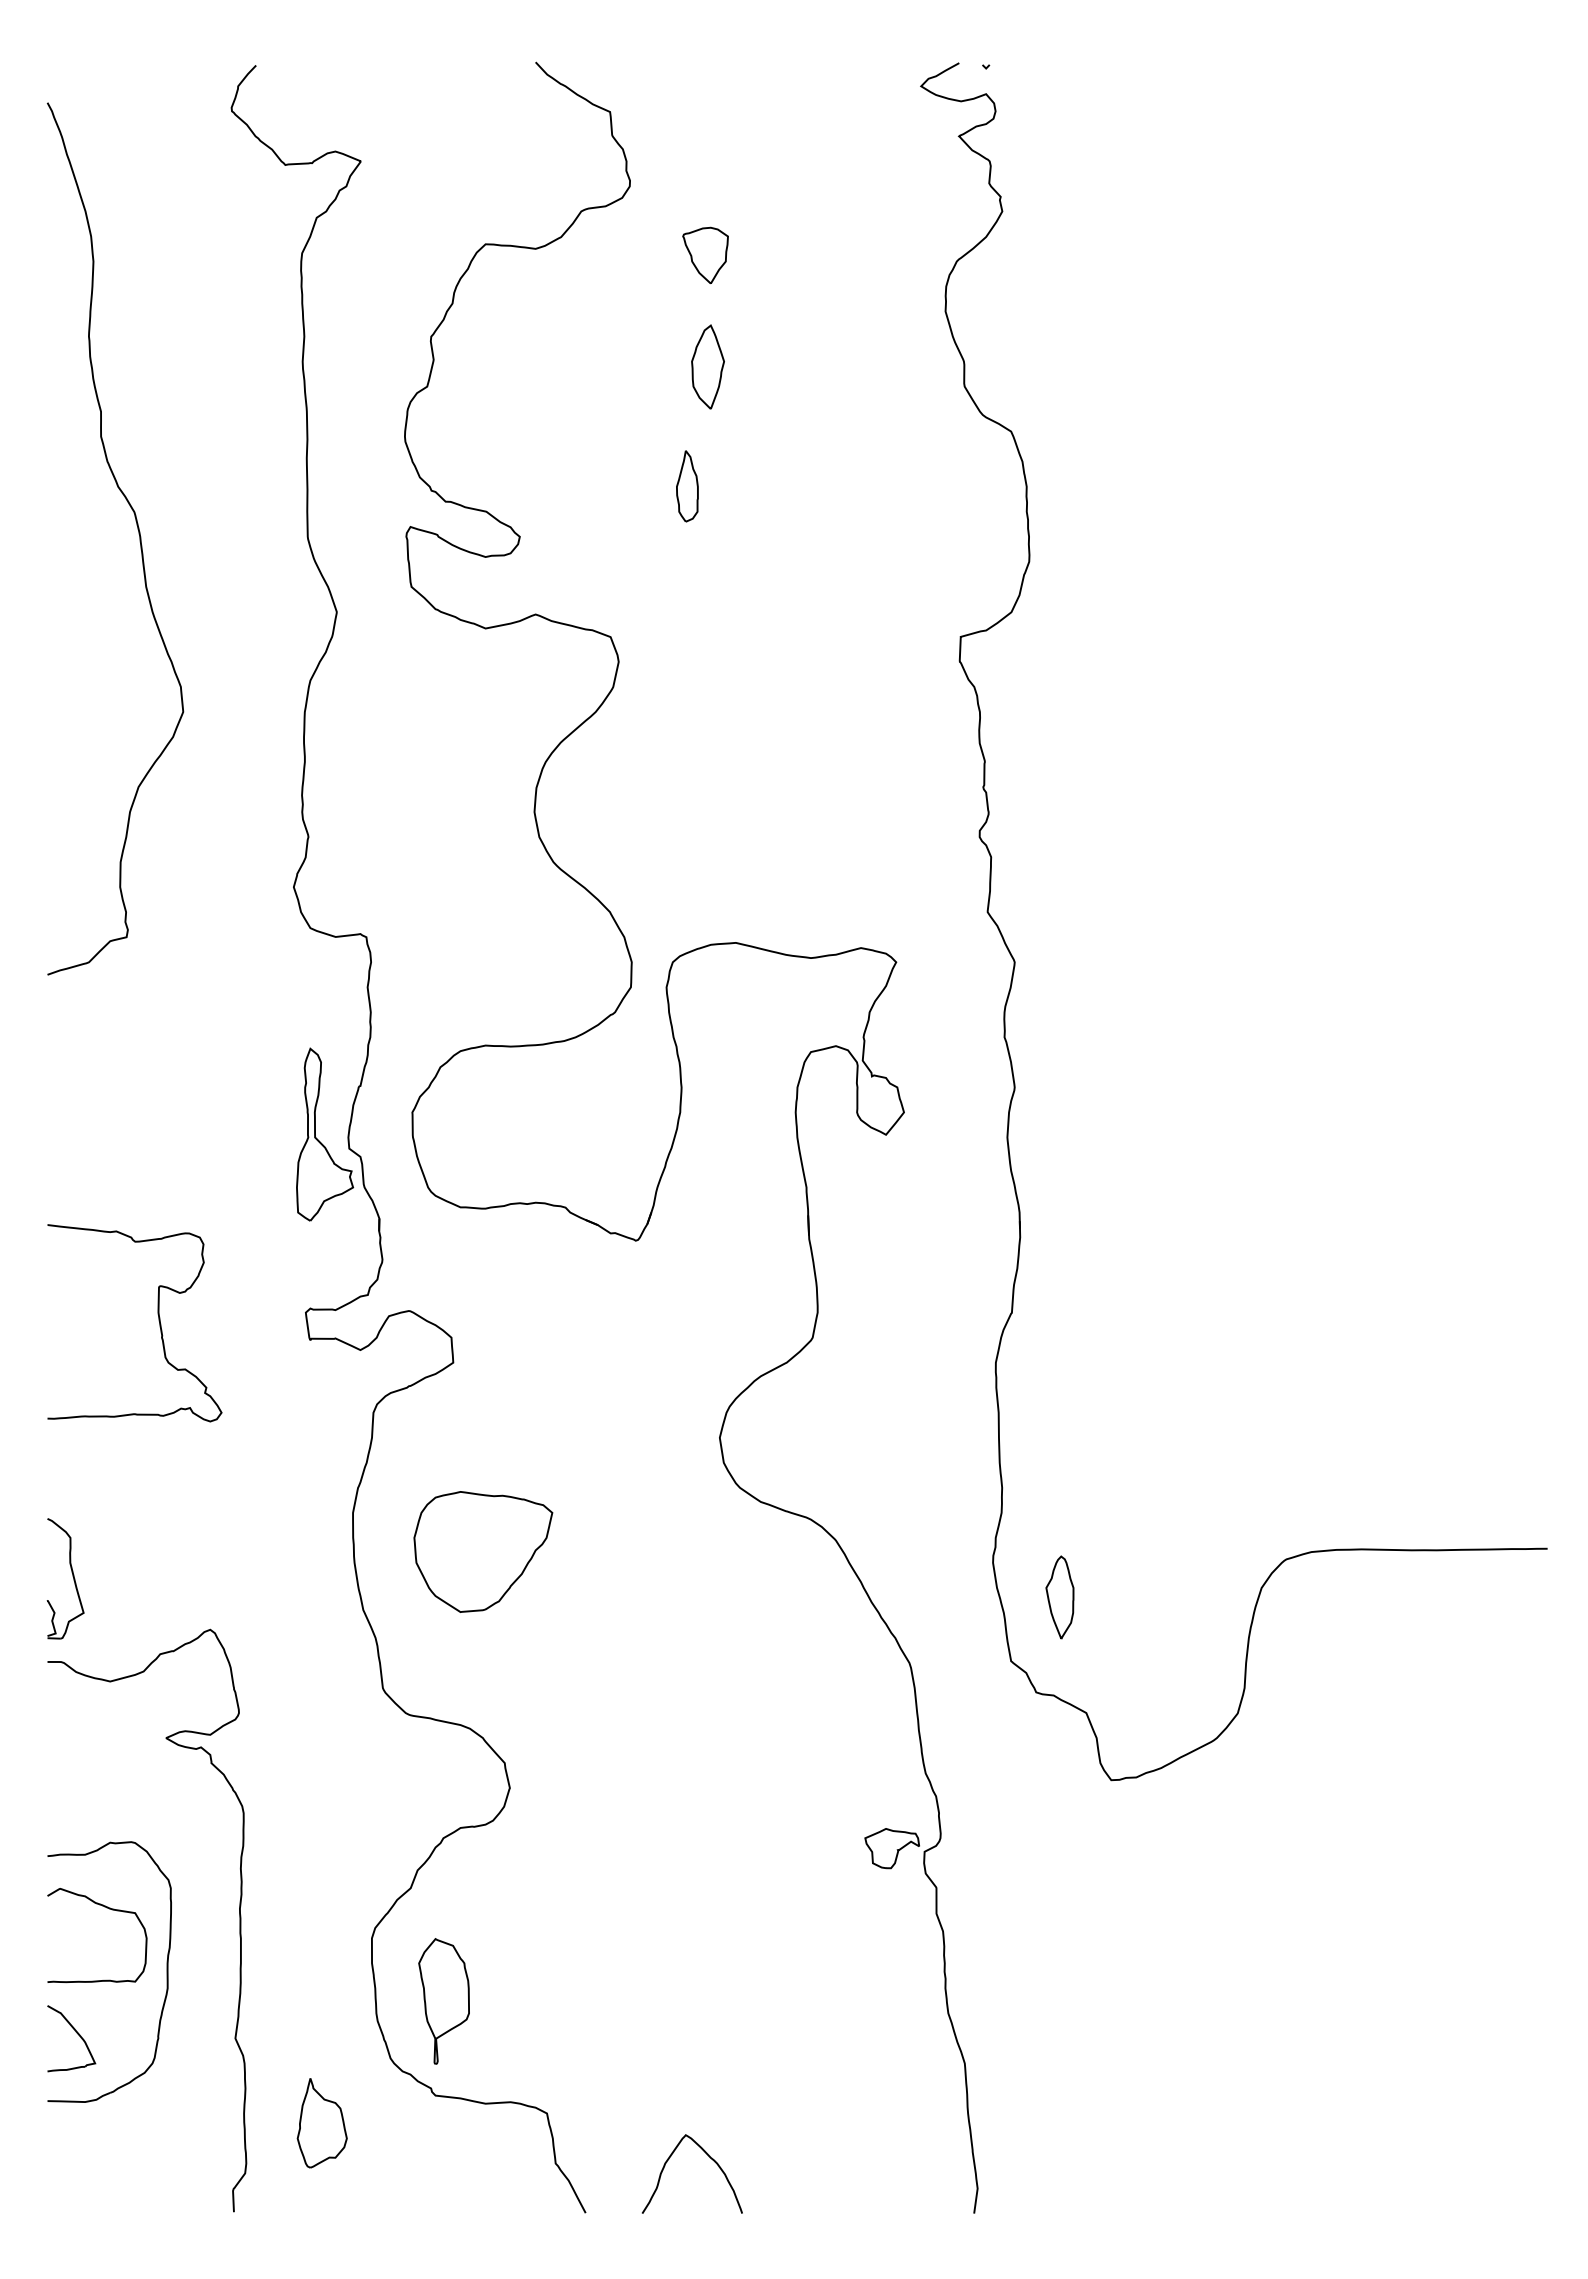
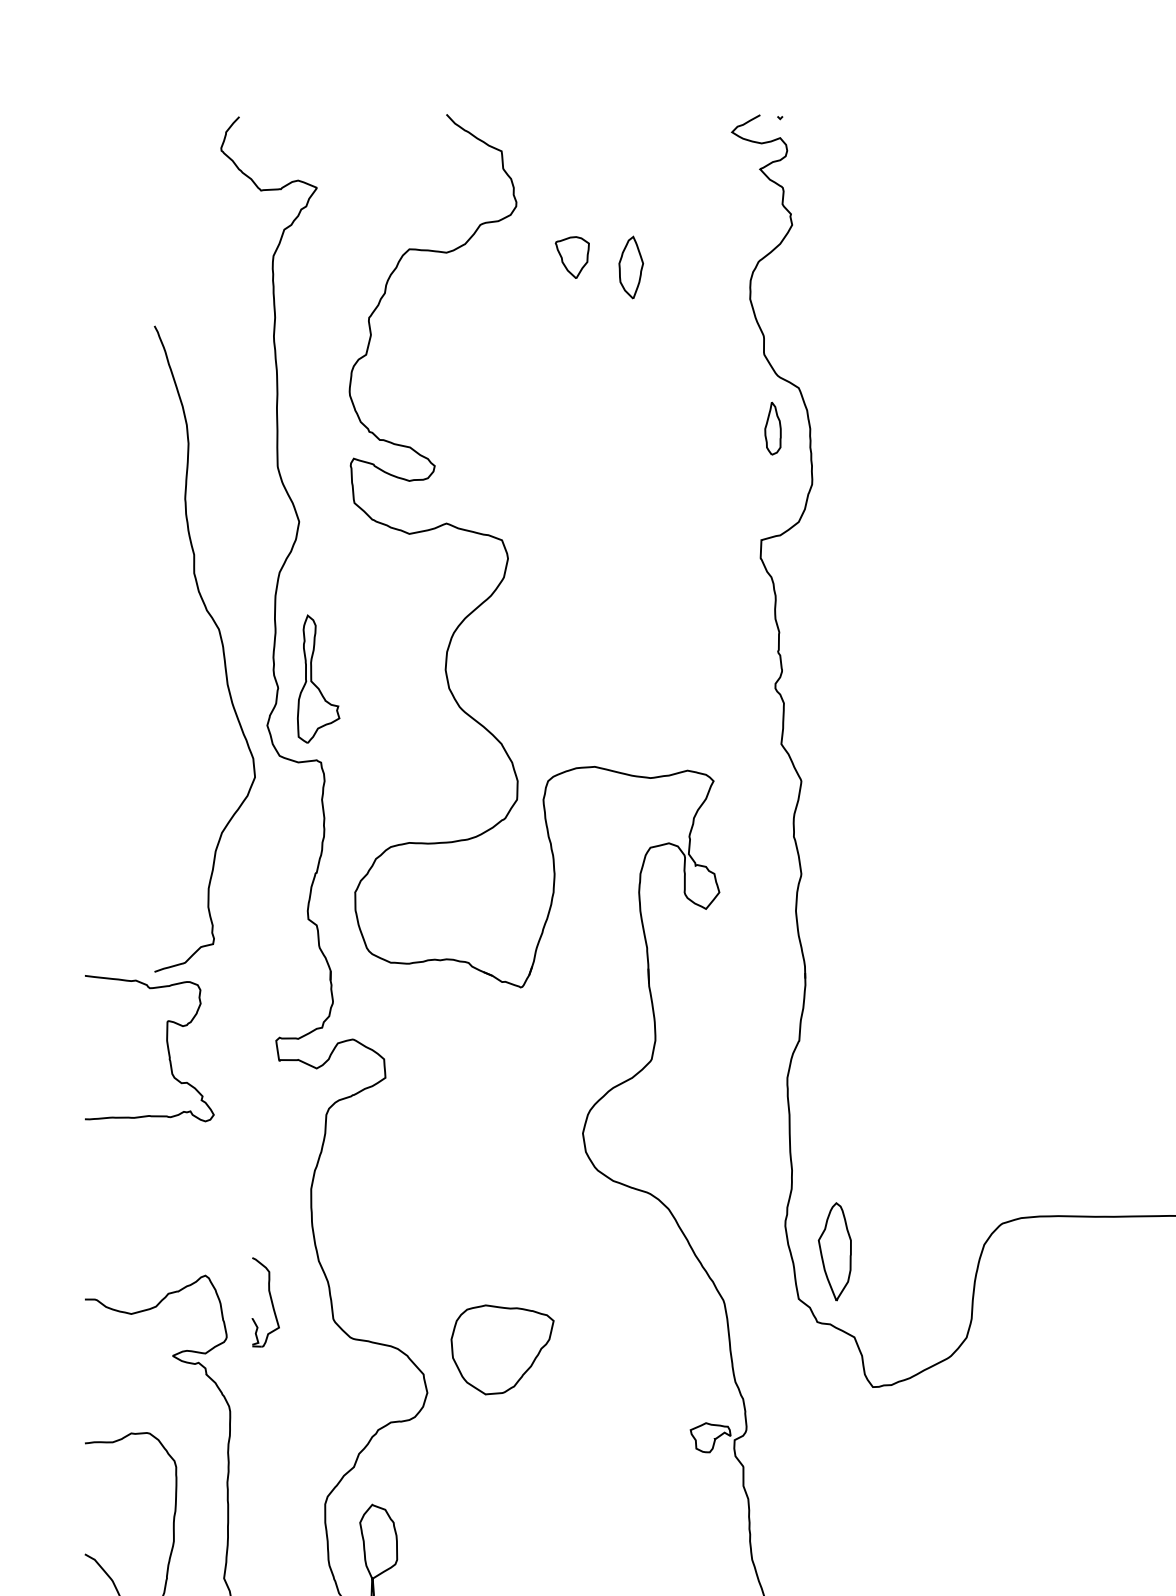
part: (707, 366) -> (630, 267), moved
part: (687, 486) -> (773, 428), moved
curve: (138, 534) -> (221, 645), moved
part: (319, 1140) -> (314, 683), moved
part: (483, 1551) -> (502, 1349), moved
part: (72, 1576) -> (270, 1300), moved
part: (1059, 1597) -> (834, 1251), size x1.6
curve: (106, 1908) -> (128, 1482), removed

